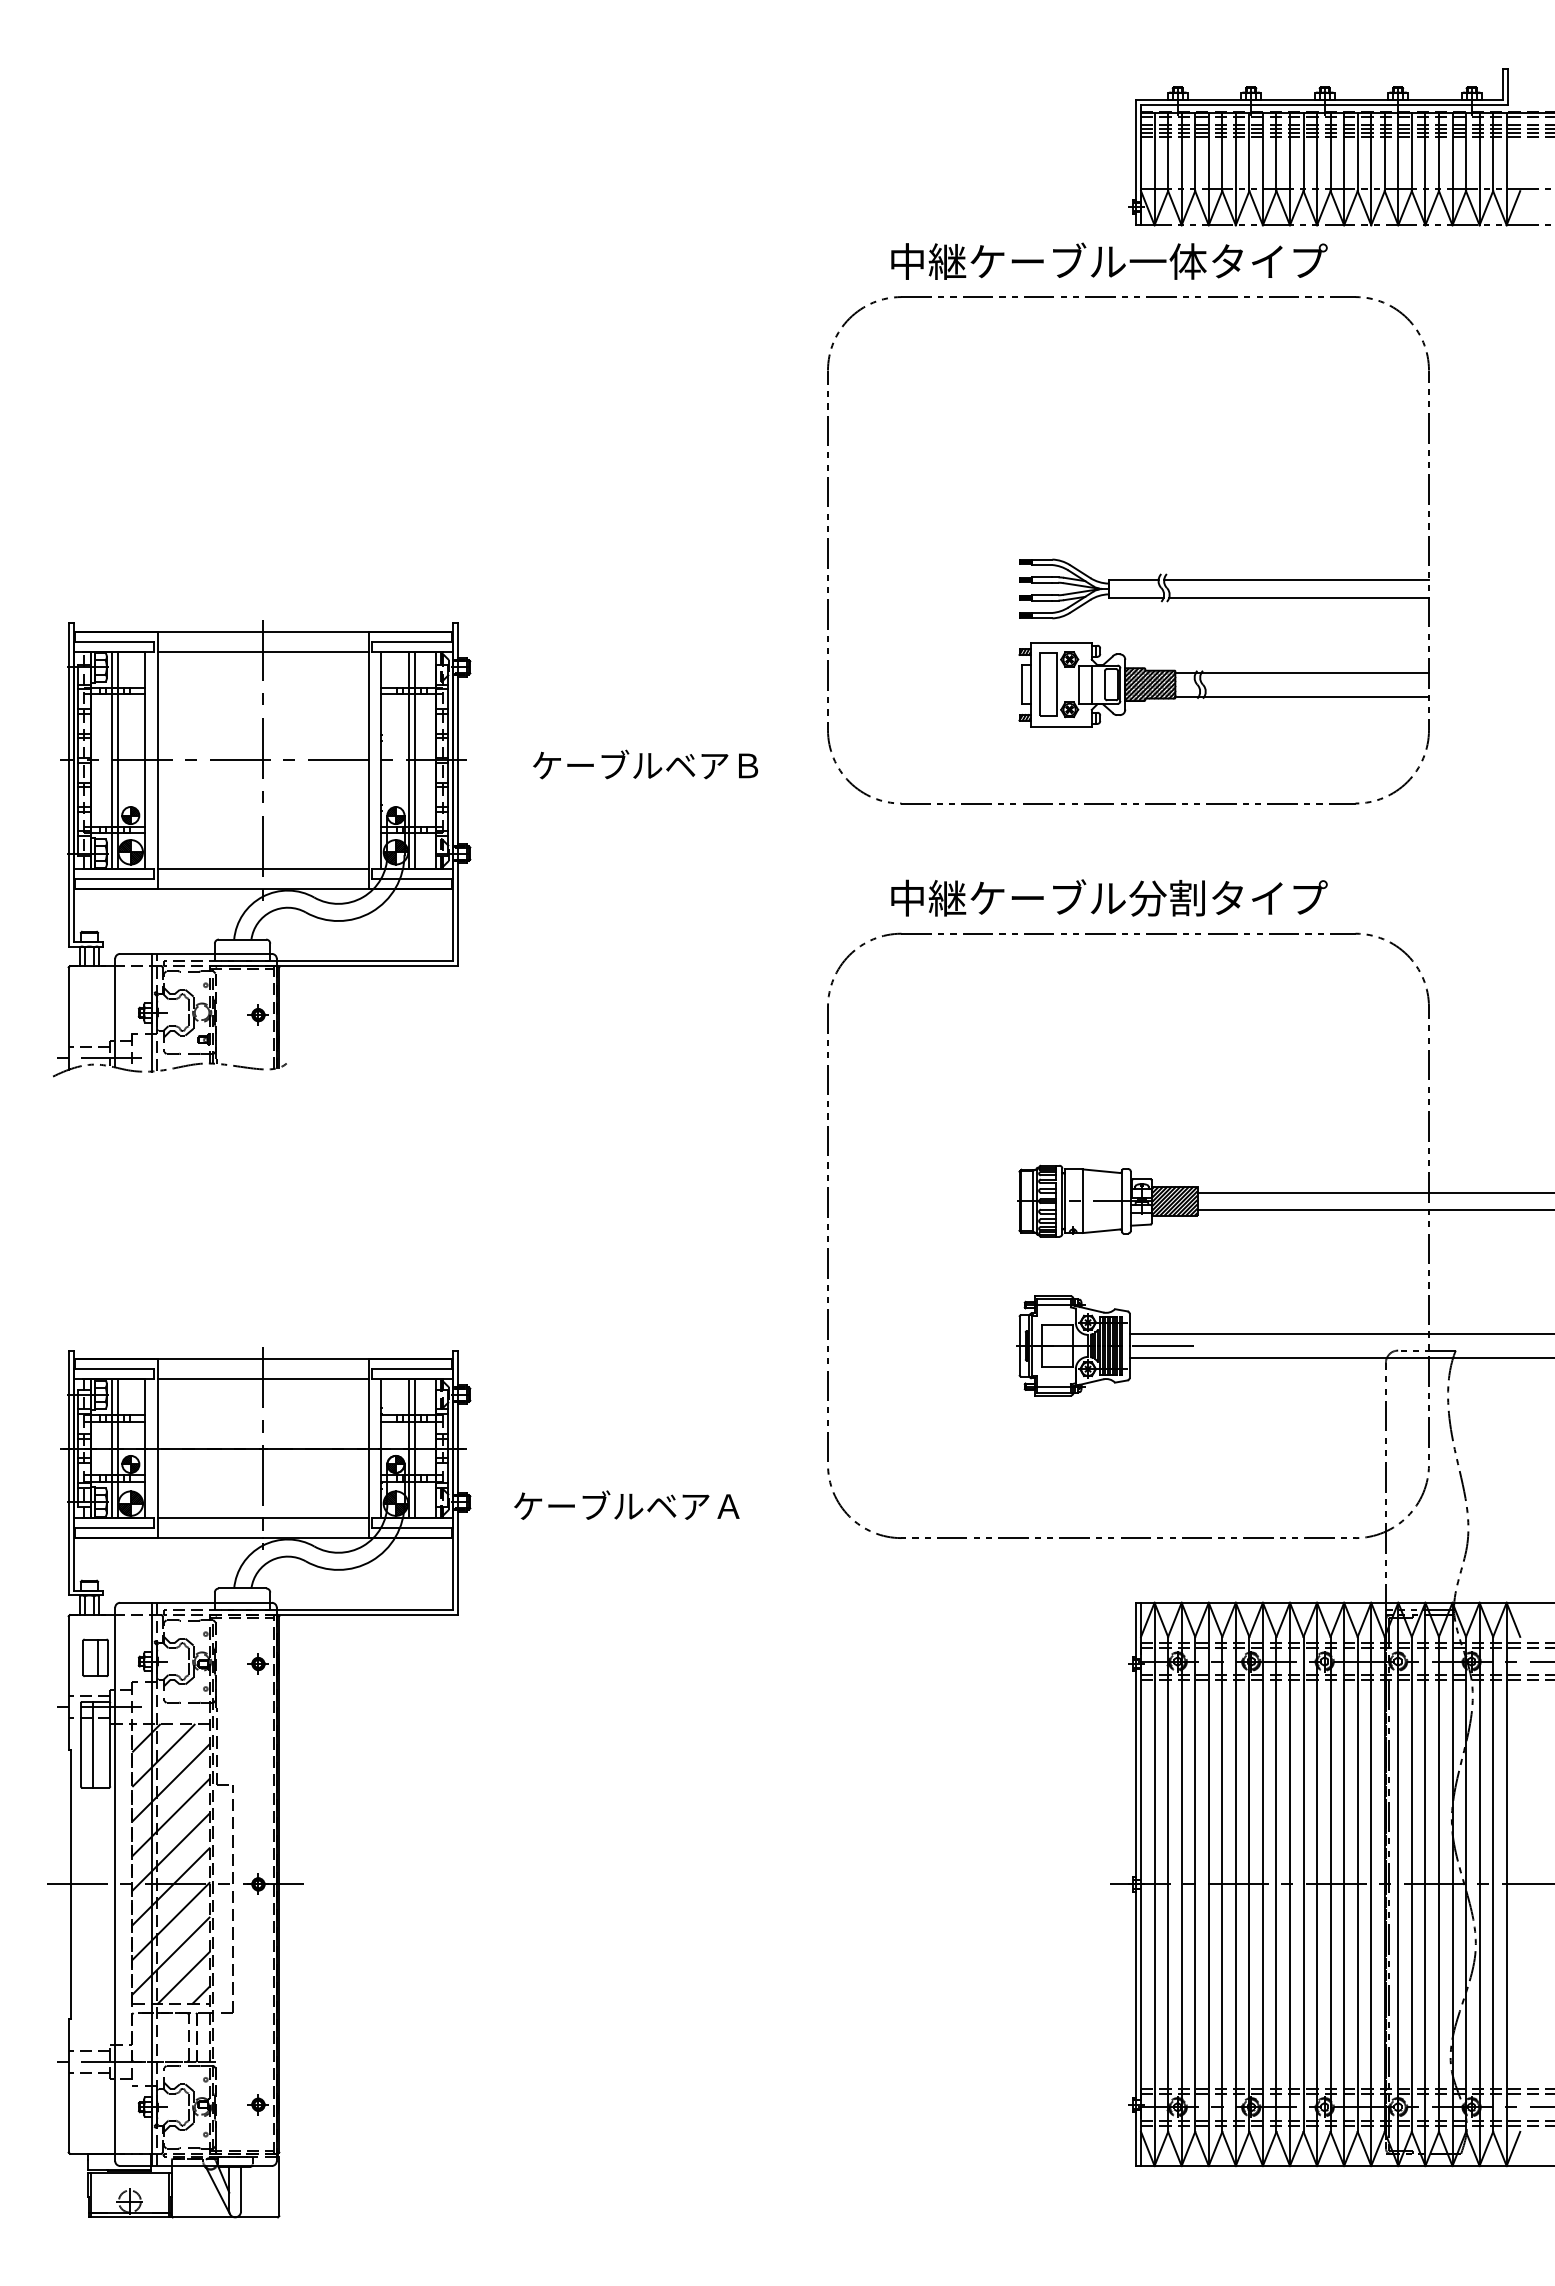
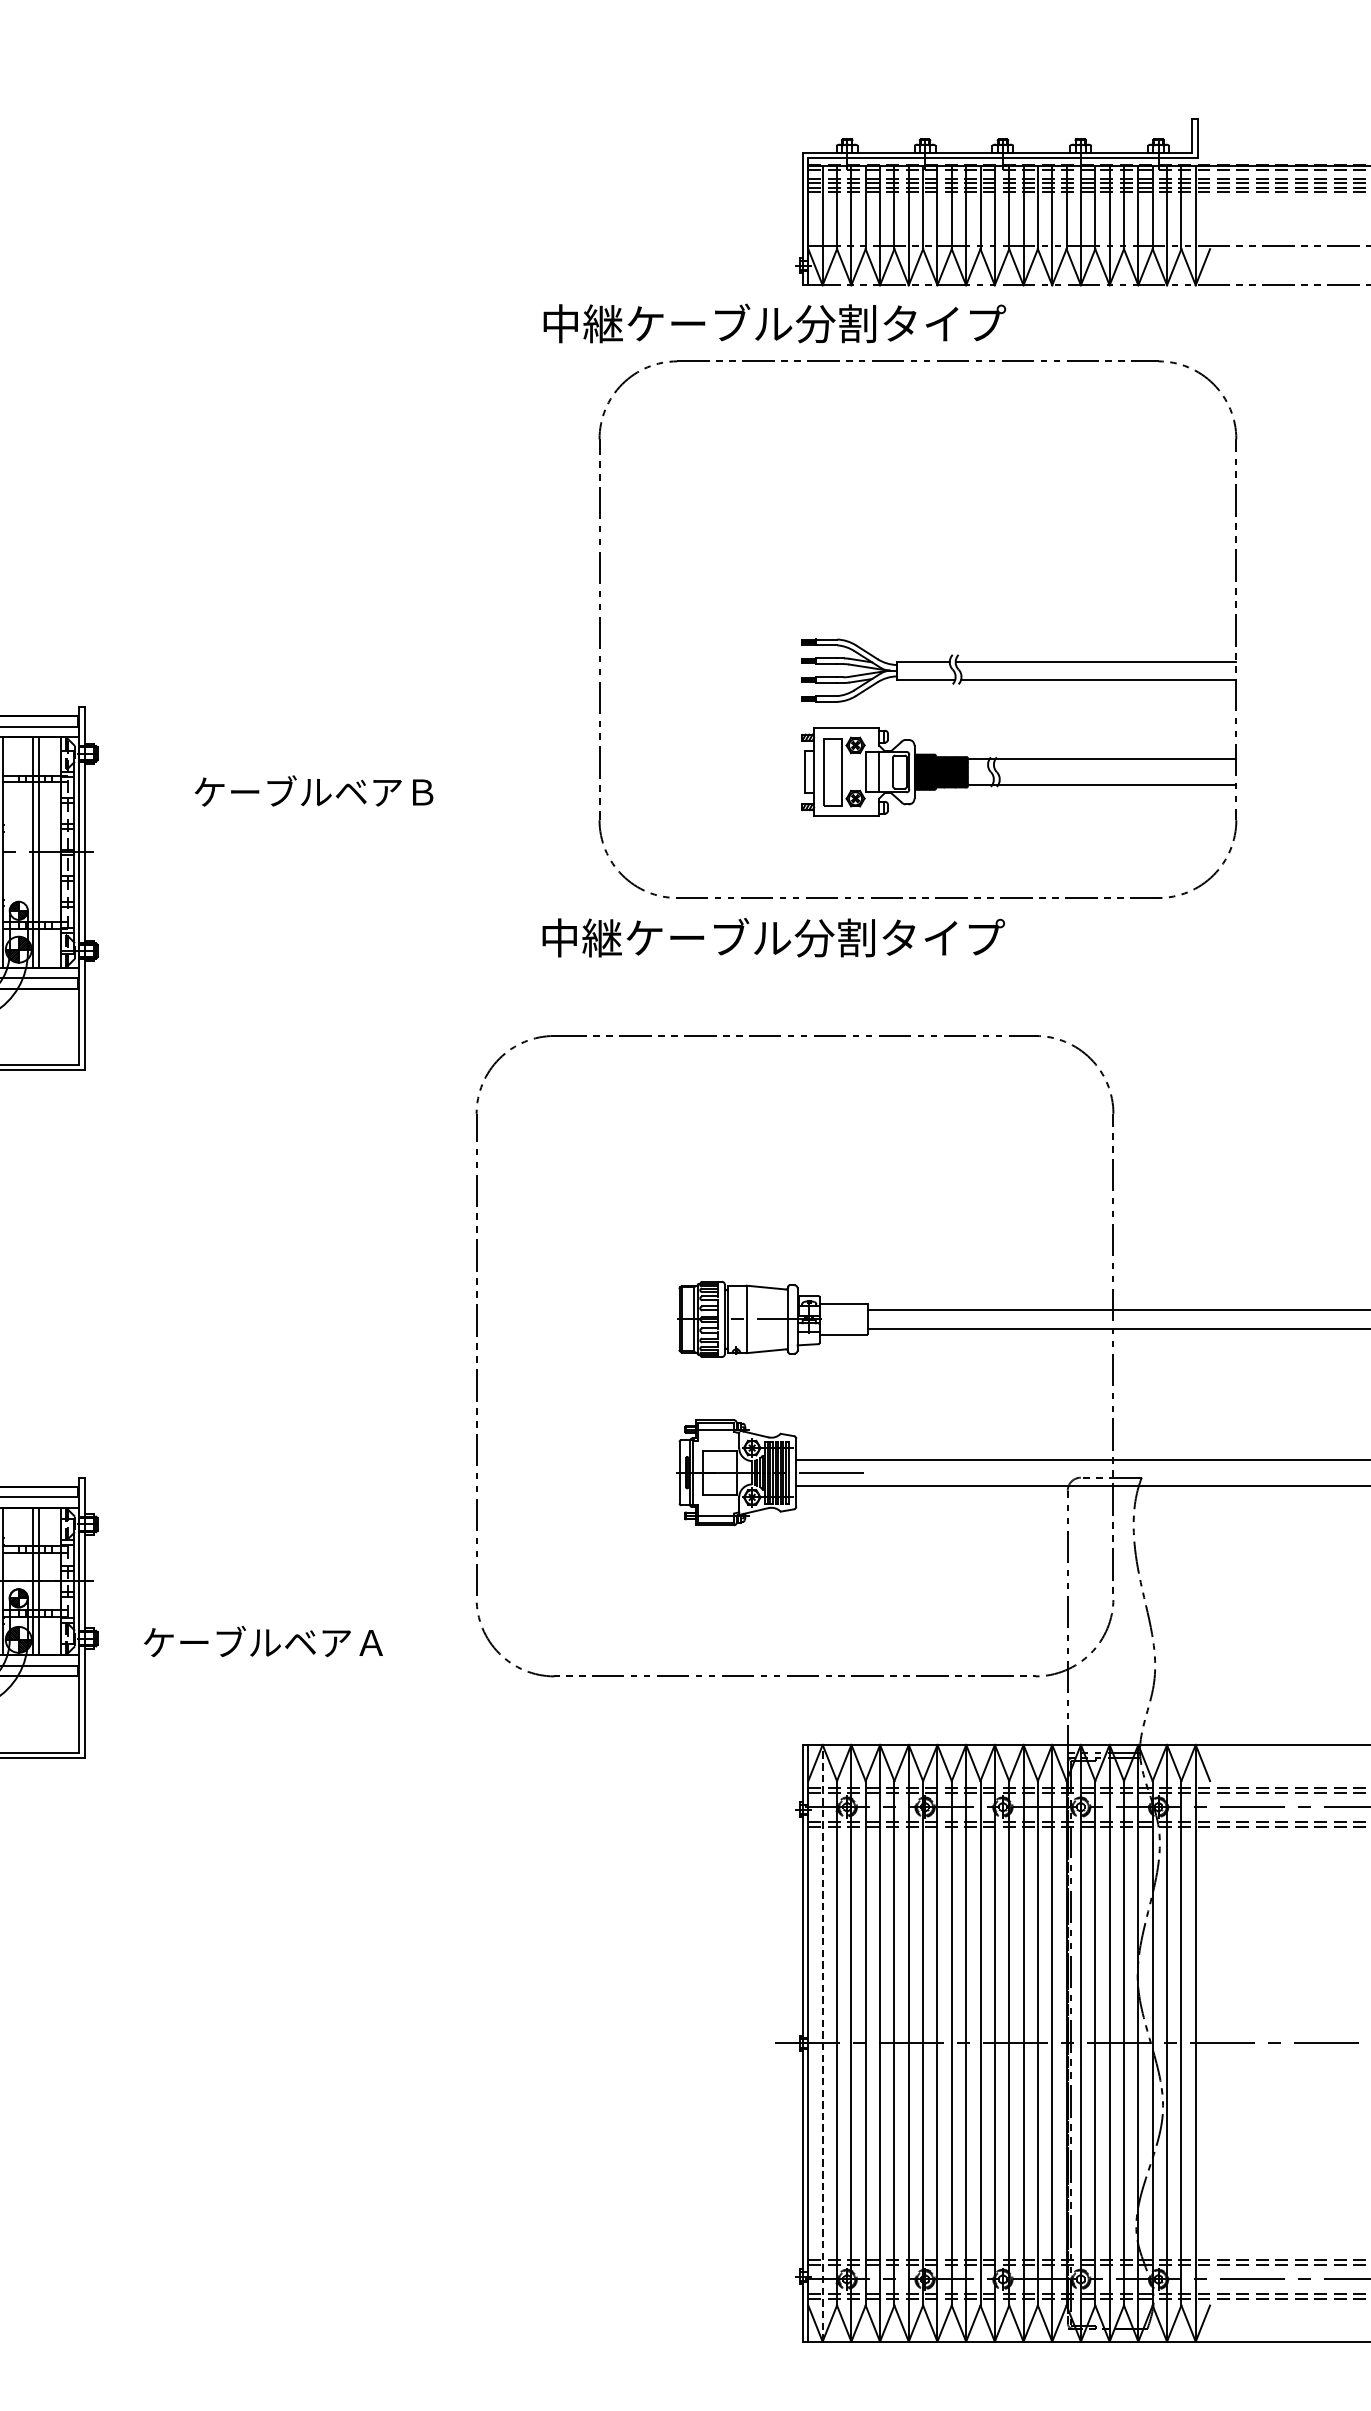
text: (1167, 261) -> (836, 323), 中継ケーブル一体タイプ -> 中継ケーブル分割タイプ
part: (1128, 579) -> (917, 660), moved
text: (645, 764) -> (313, 790), moved
text: (1109, 897) -> (773, 937), moved
hatch: (1174, 1200) -> (843, 1318), removed
line: (1154, 1884) -> (822, 2043), solid -> dashed

